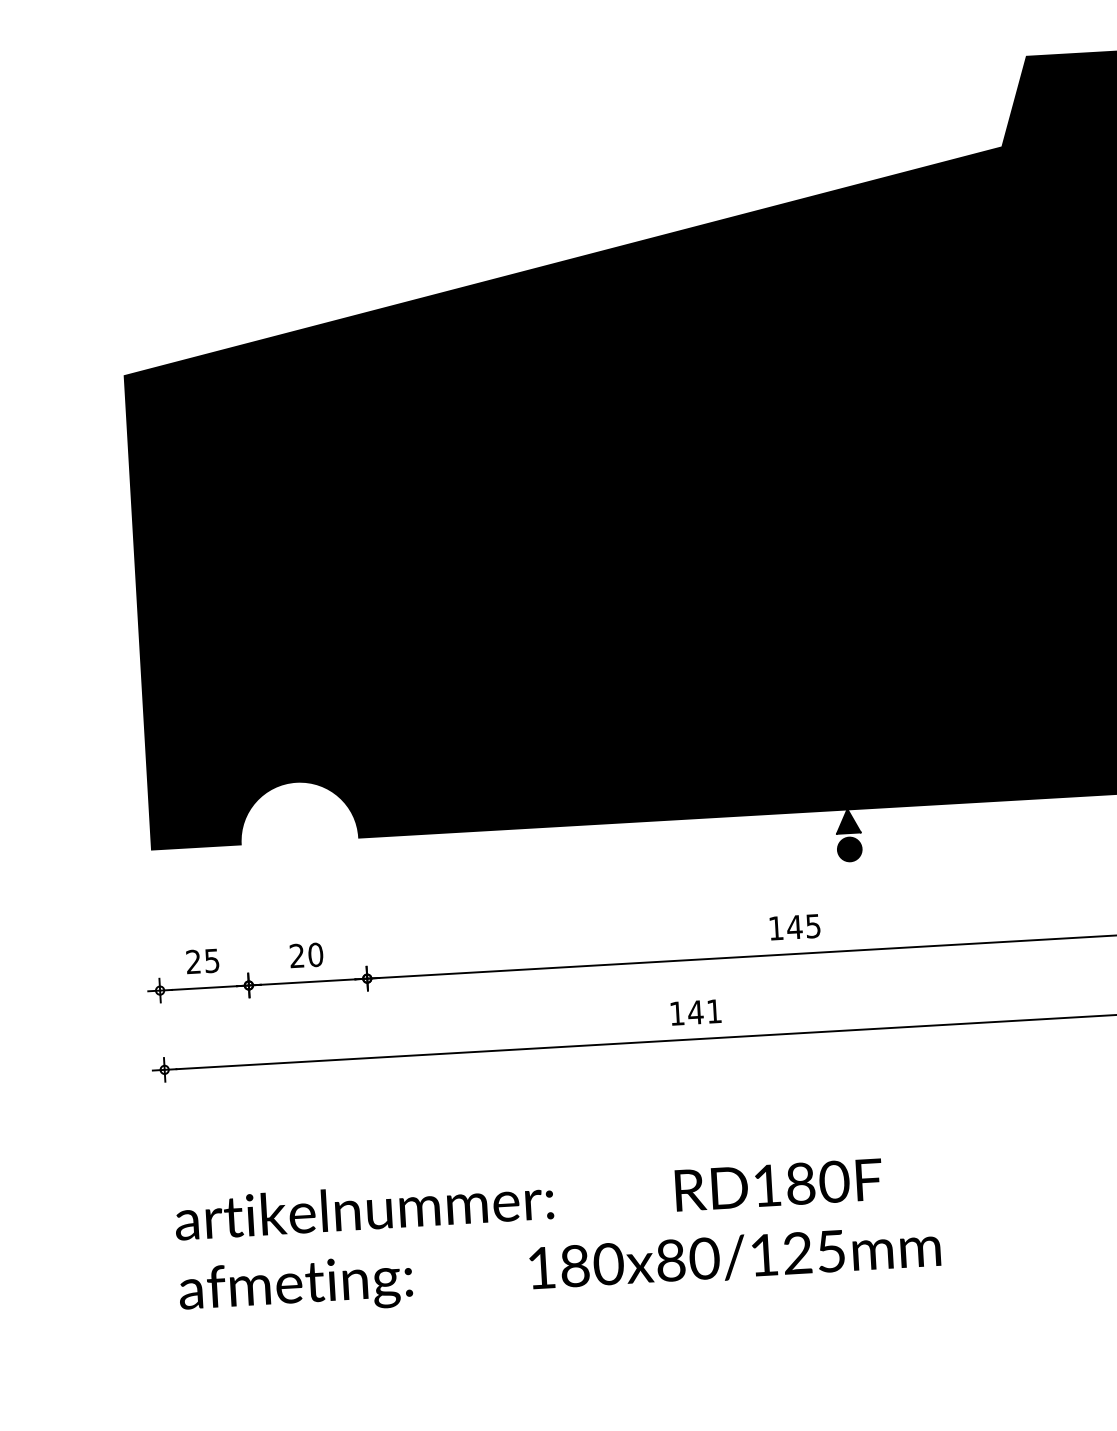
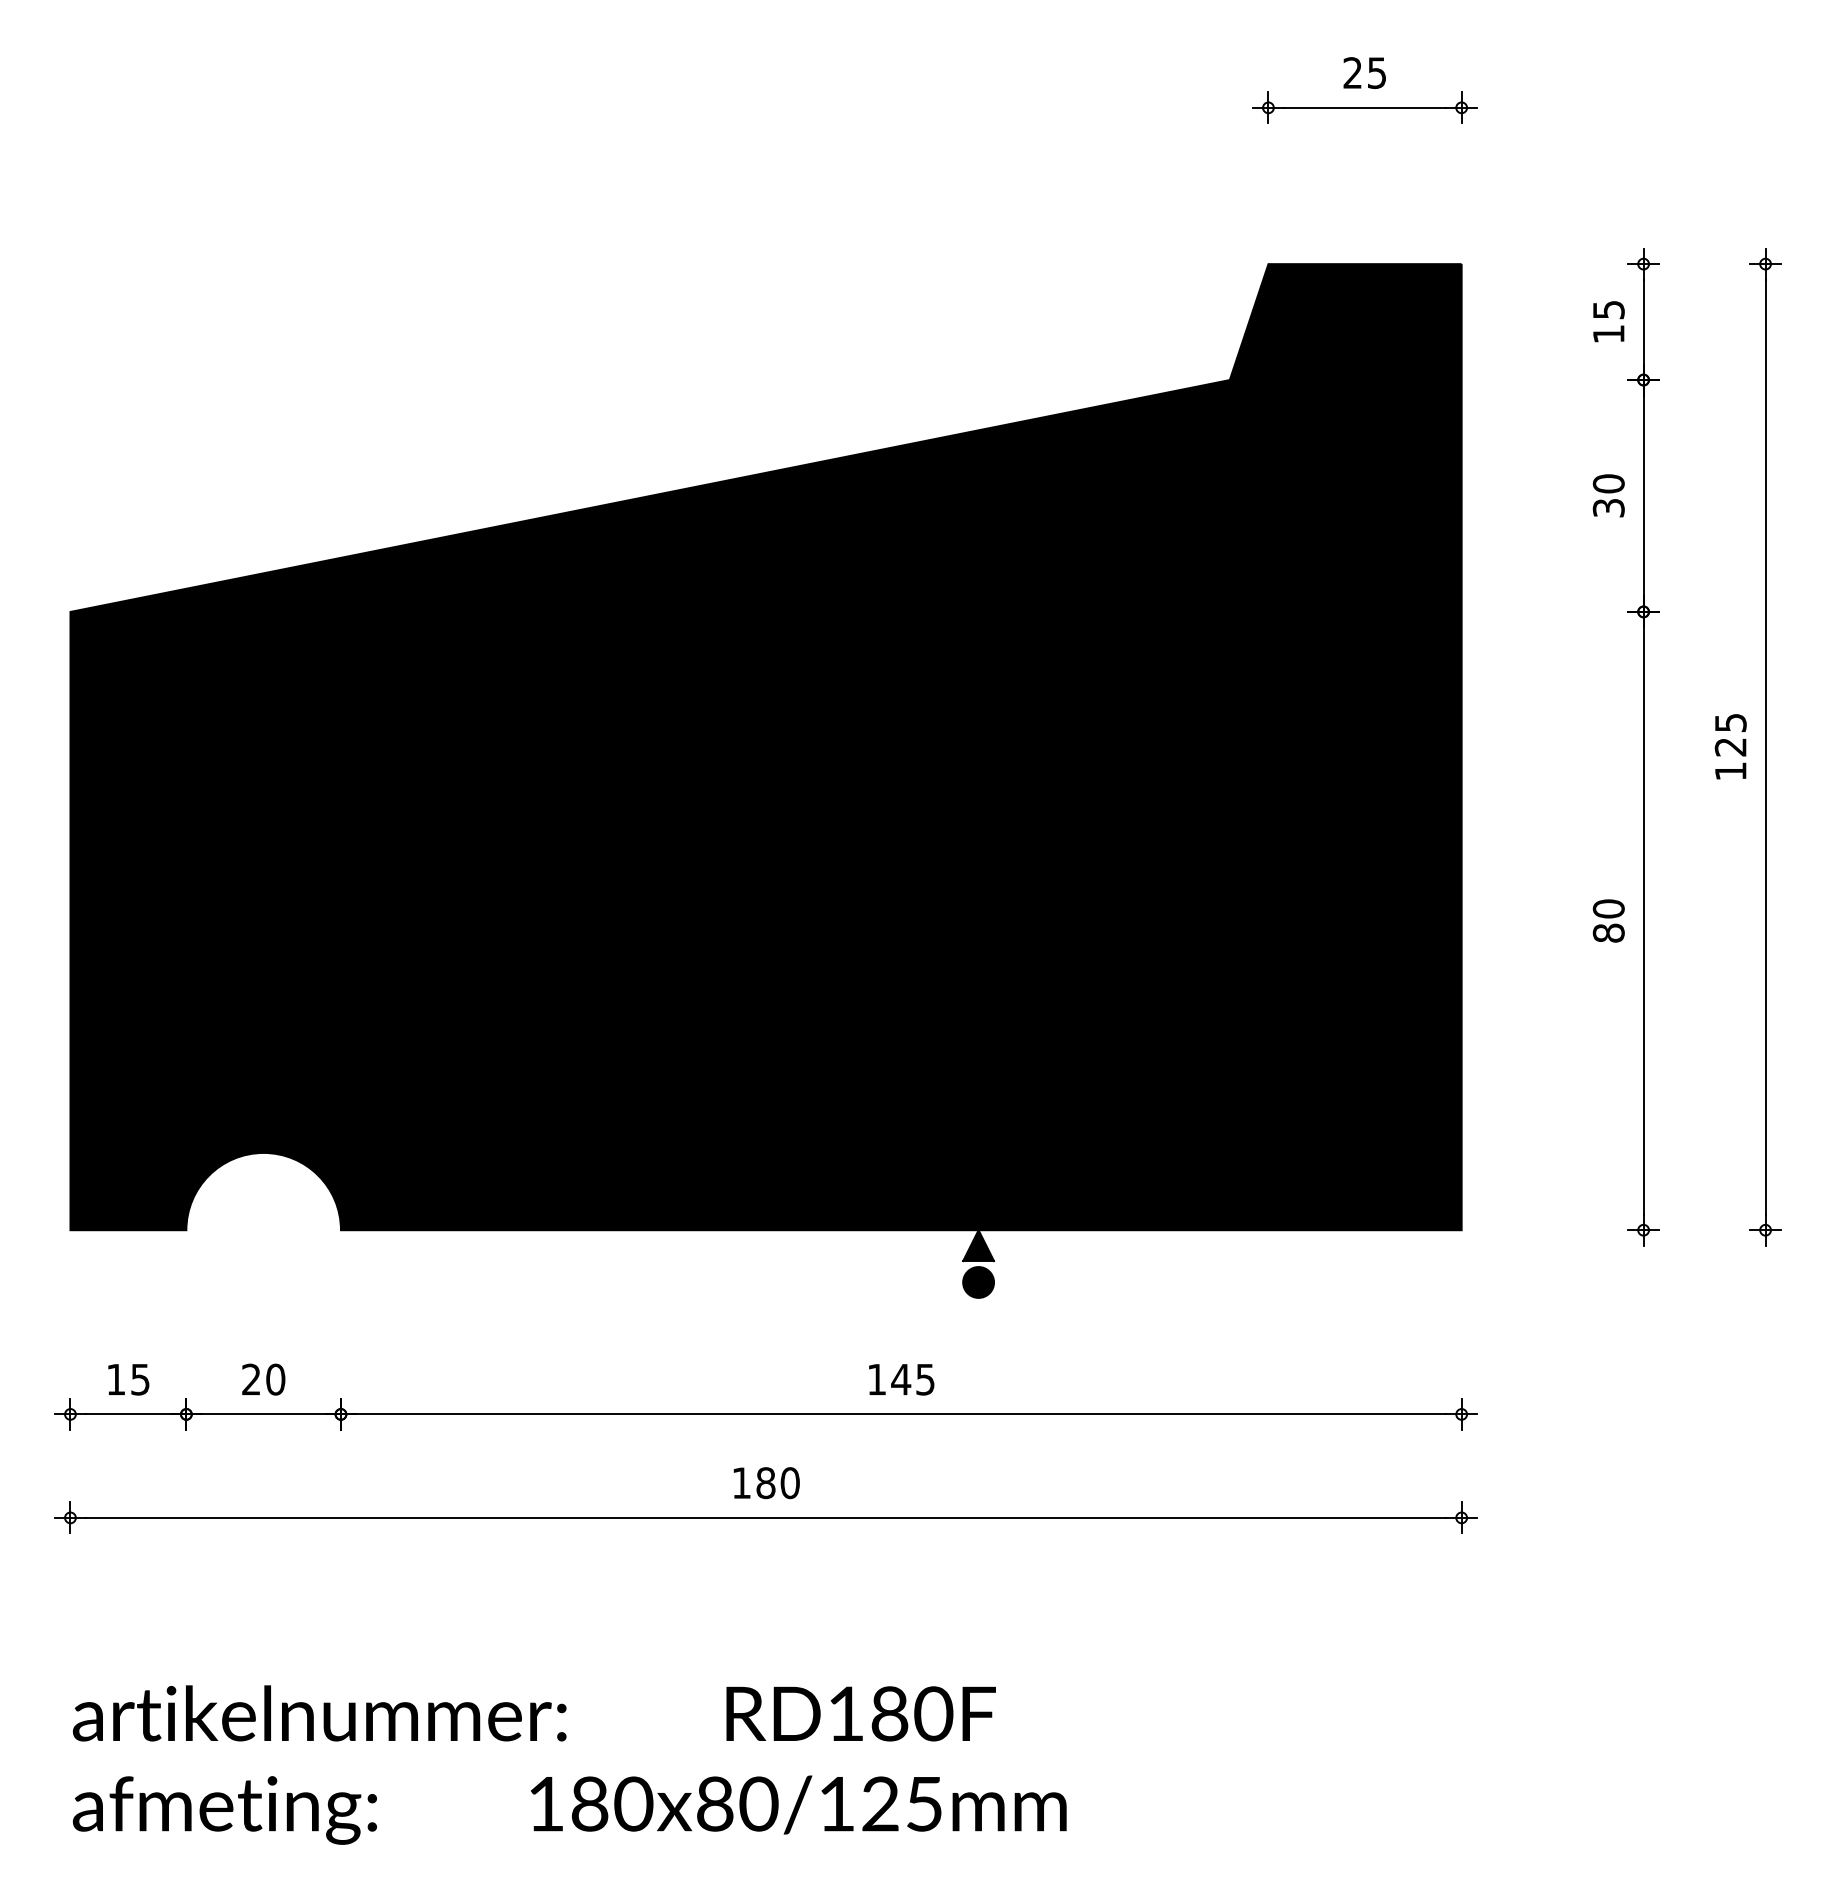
text: (193, 961) -> (115, 1379), 25 -> 15
text: (704, 1012) -> (777, 1483), 141 -> 180

